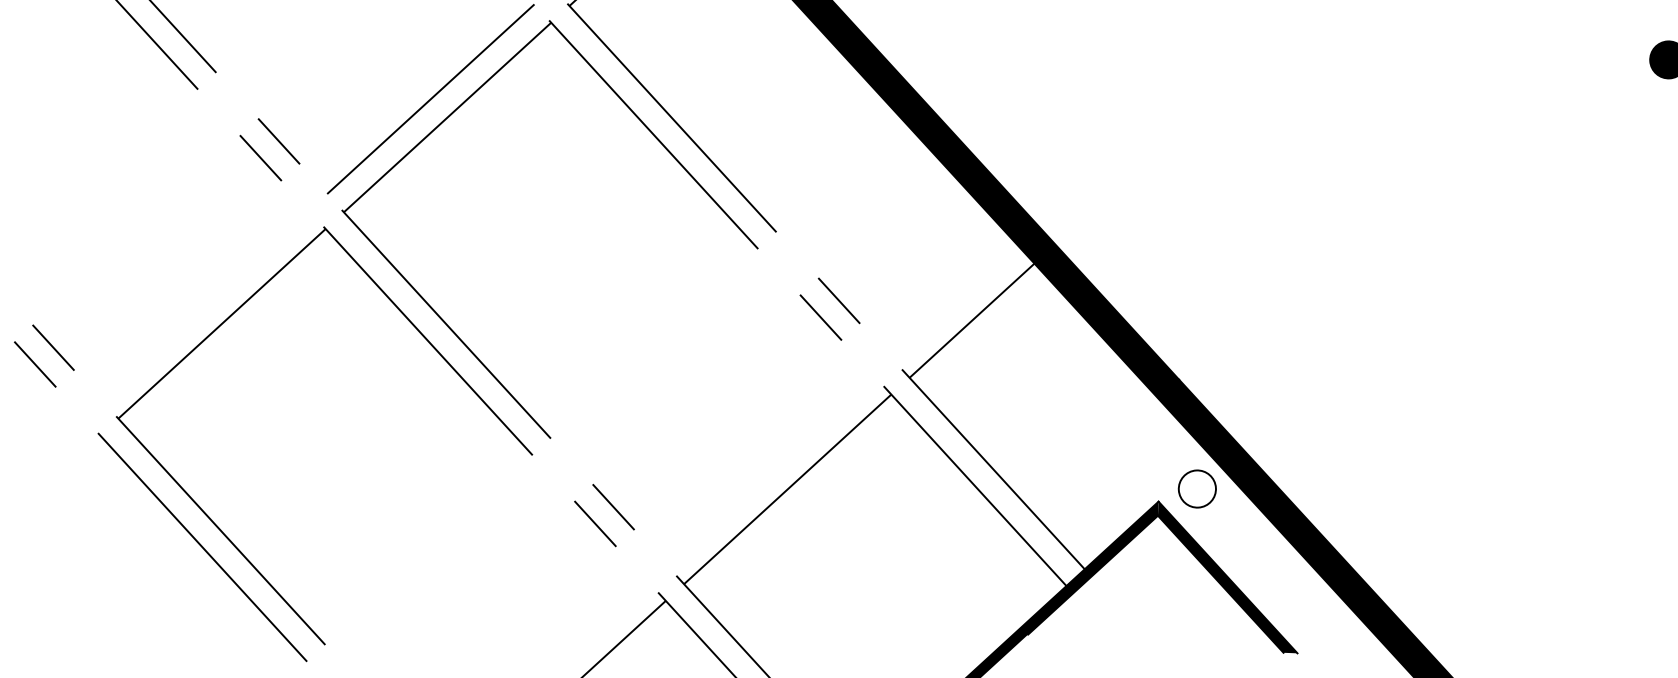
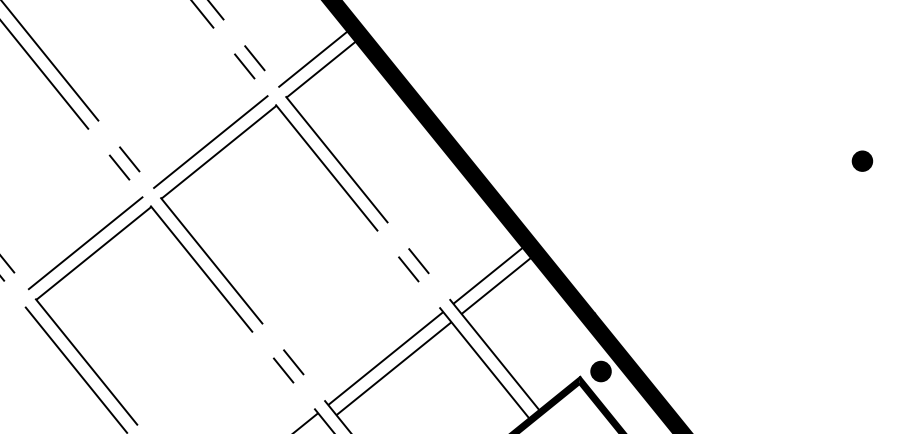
line: (204, 304) -> (85, 242), added
line: (987, 338) -> (495, 285), added
fill: (1196, 489) -> (600, 371), added
line: (803, 507) -> (393, 368), added

